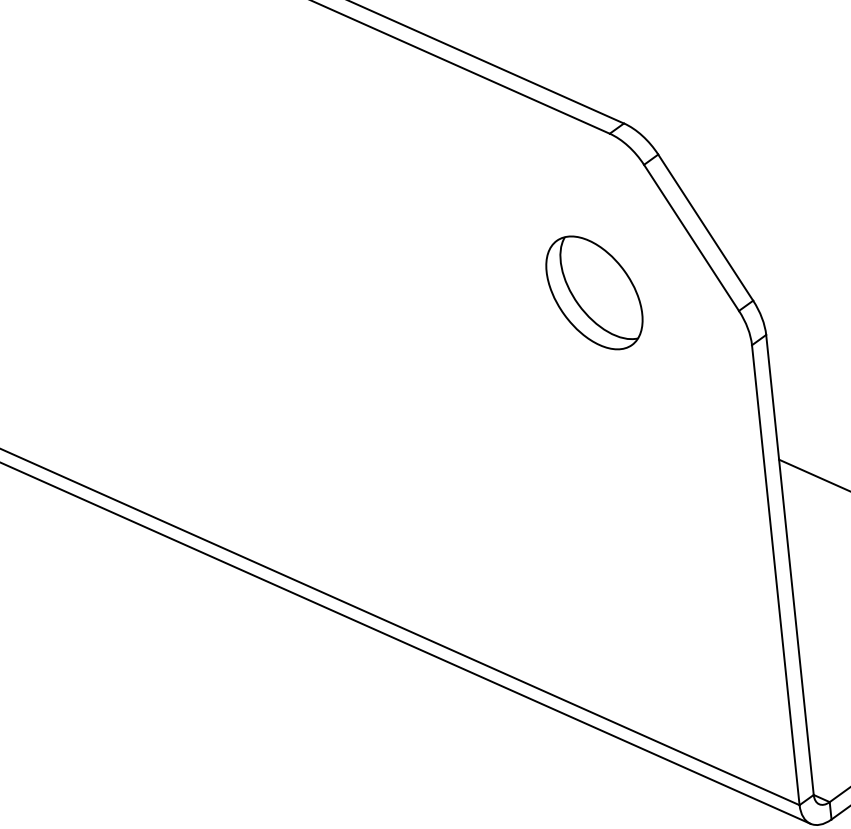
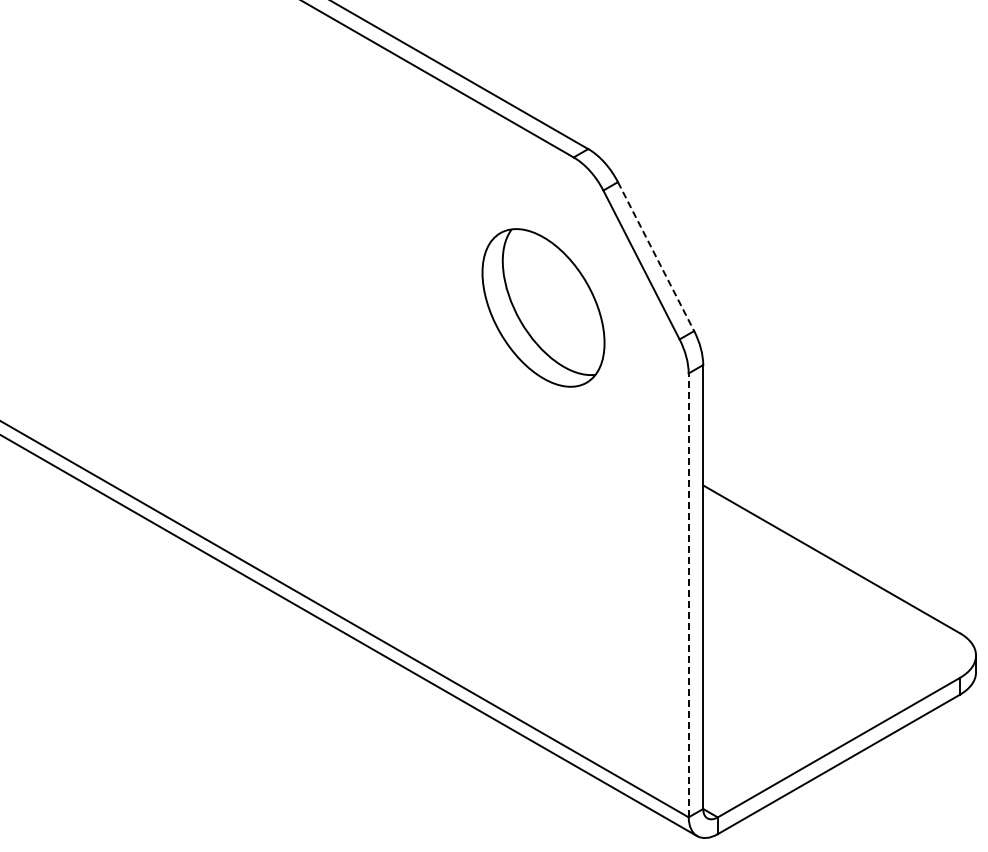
line: (706, 227) -> (656, 256), solid -> dashed
part: (593, 292) -> (542, 307), size x1.4
line: (775, 575) -> (688, 595), solid -> dashed

